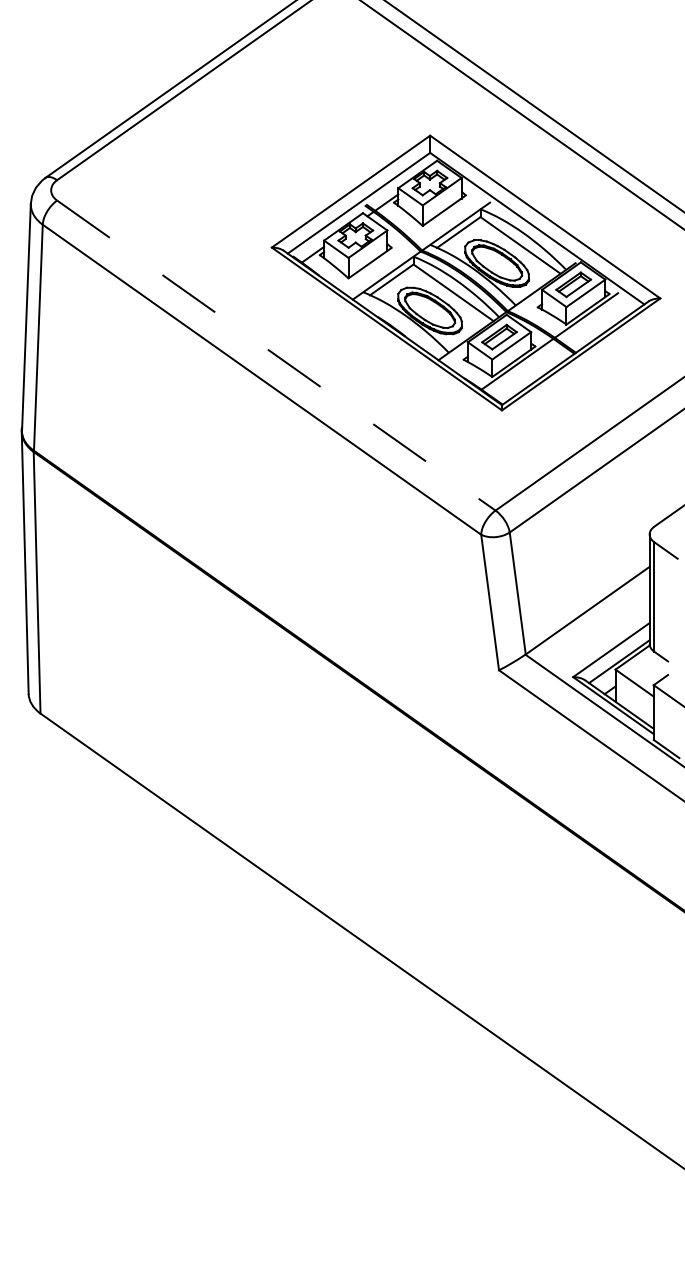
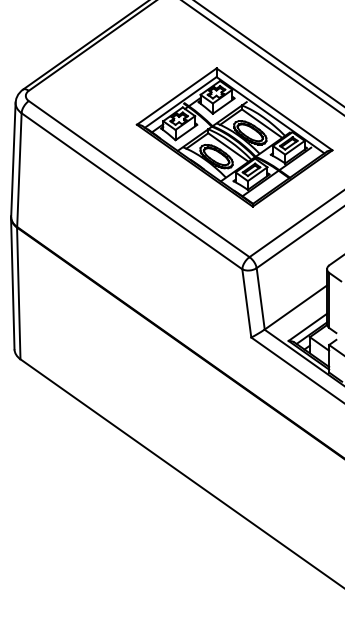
line: (276, 356) -> (139, 179), dashed -> solid

